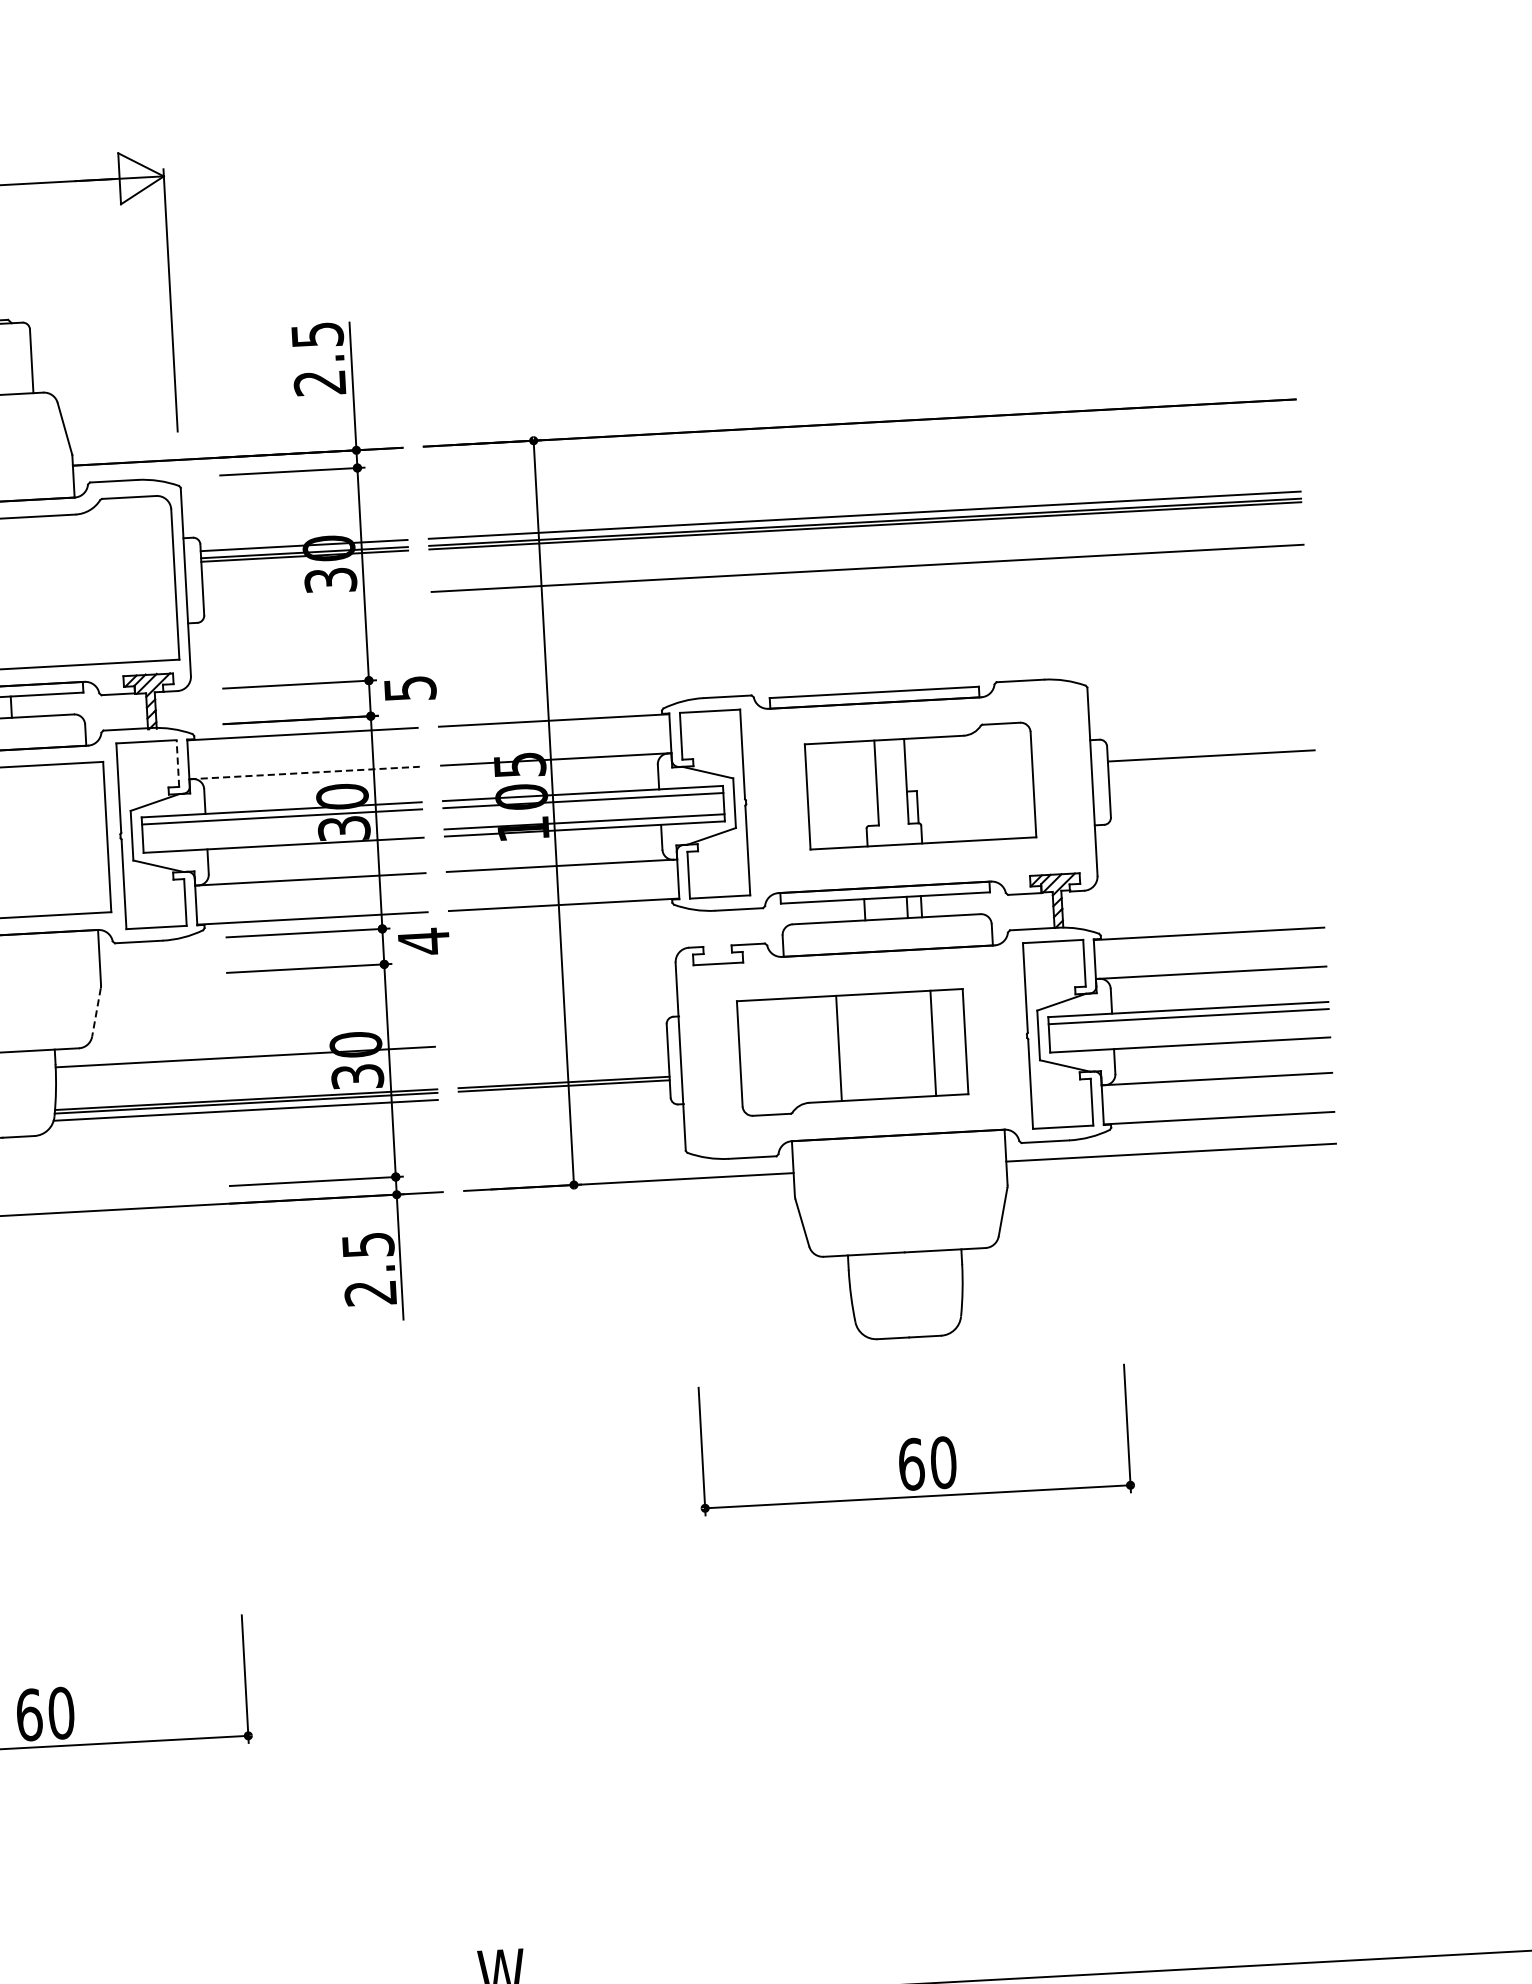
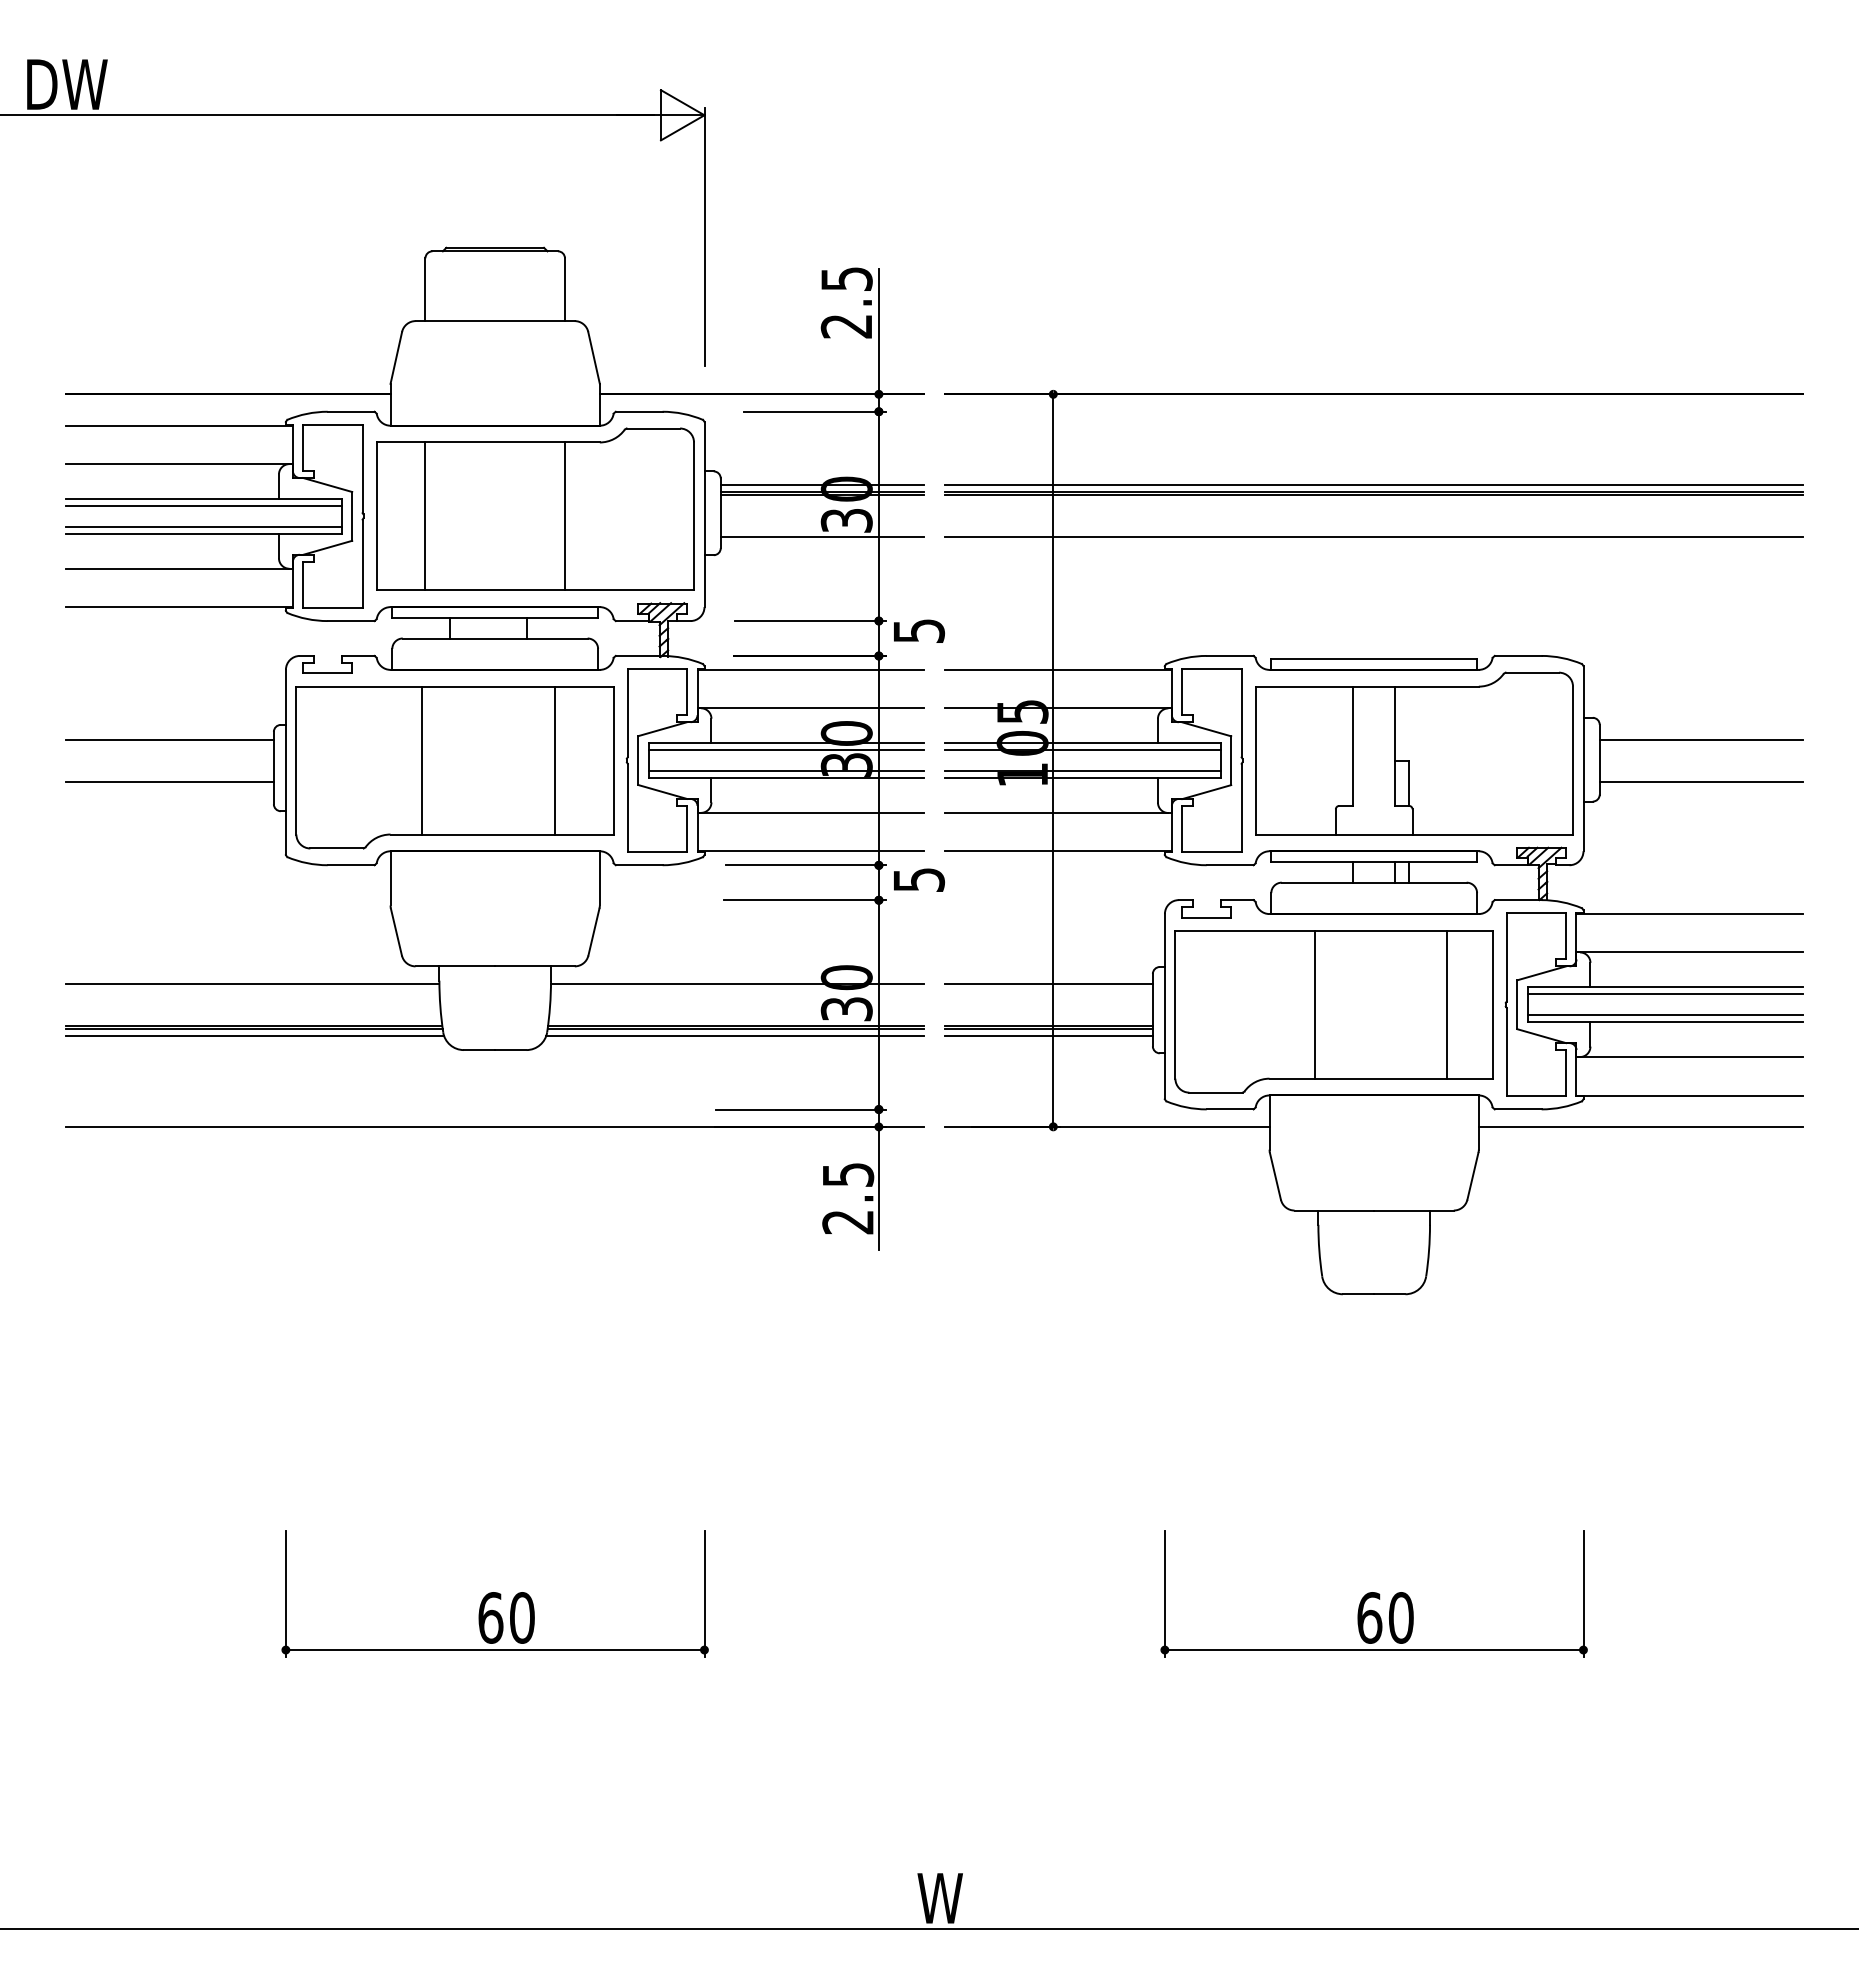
line: (43, 591) -> (564, 516), added
line: (307, 598) -> (822, 537), added
line: (178, 762) -> (687, 691), dashed -> solid
line: (305, 773) -> (811, 708), dashed -> solid
part: (920, 785) -> (1414, 753), size x1.43
line: (1213, 798) -> (1701, 781), added
line: (283, 838) -> (786, 771), added
line: (46, 840) -> (554, 760), added
text: (424, 942) -> (919, 880), 4 -> 5
line: (96, 1012) -> (593, 932), dashed -> solid
line: (1189, 1038) -> (1665, 1015), added
line: (561, 1039) -> (1048, 983), added
part: (852, 1052) -> (1333, 1011), size x1.43
line: (564, 1093) -> (1048, 1036), added
part: (914, 1439) -> (1373, 1593), moved

